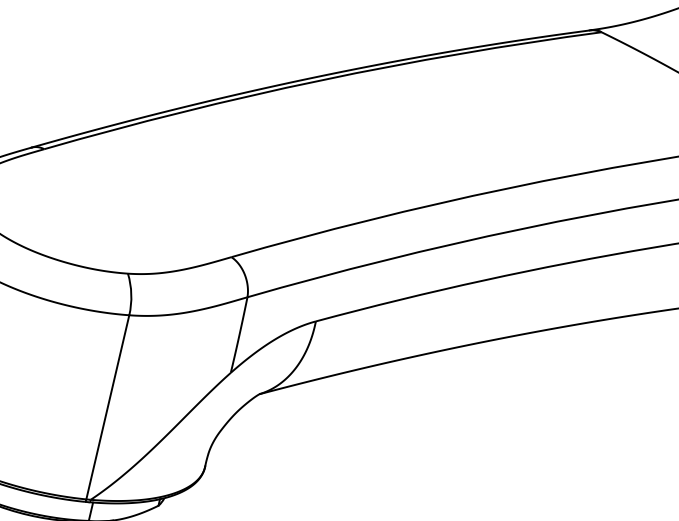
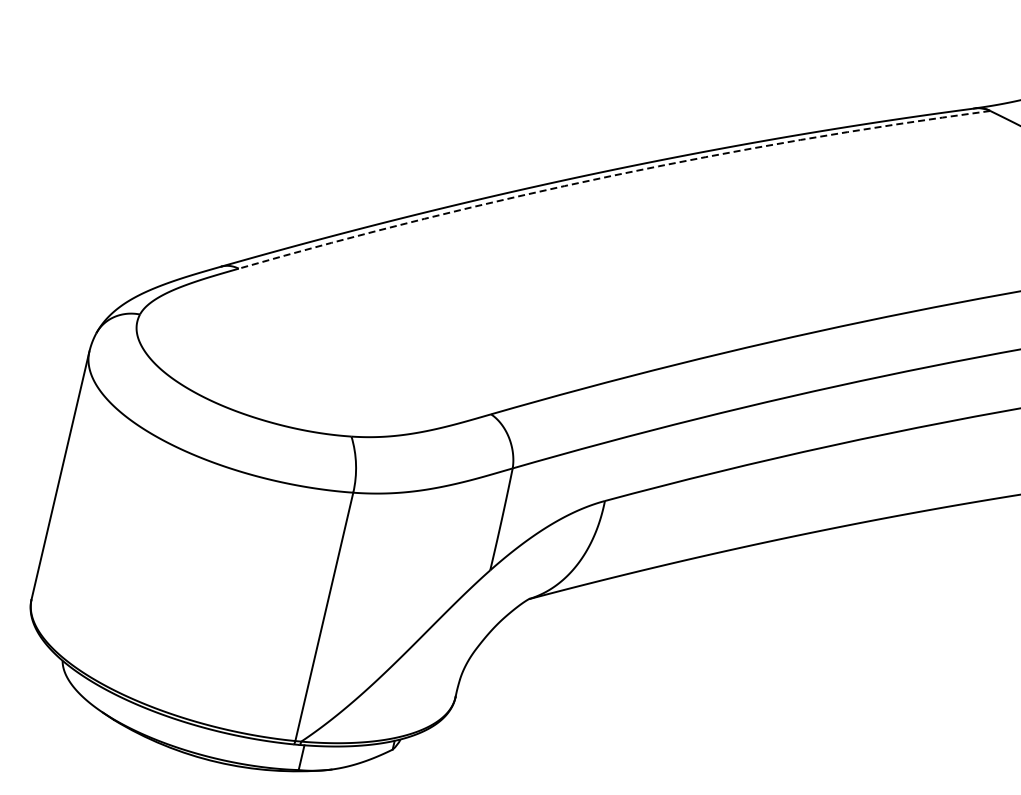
arc: (320, 80) -> (611, 175), solid -> dashed

